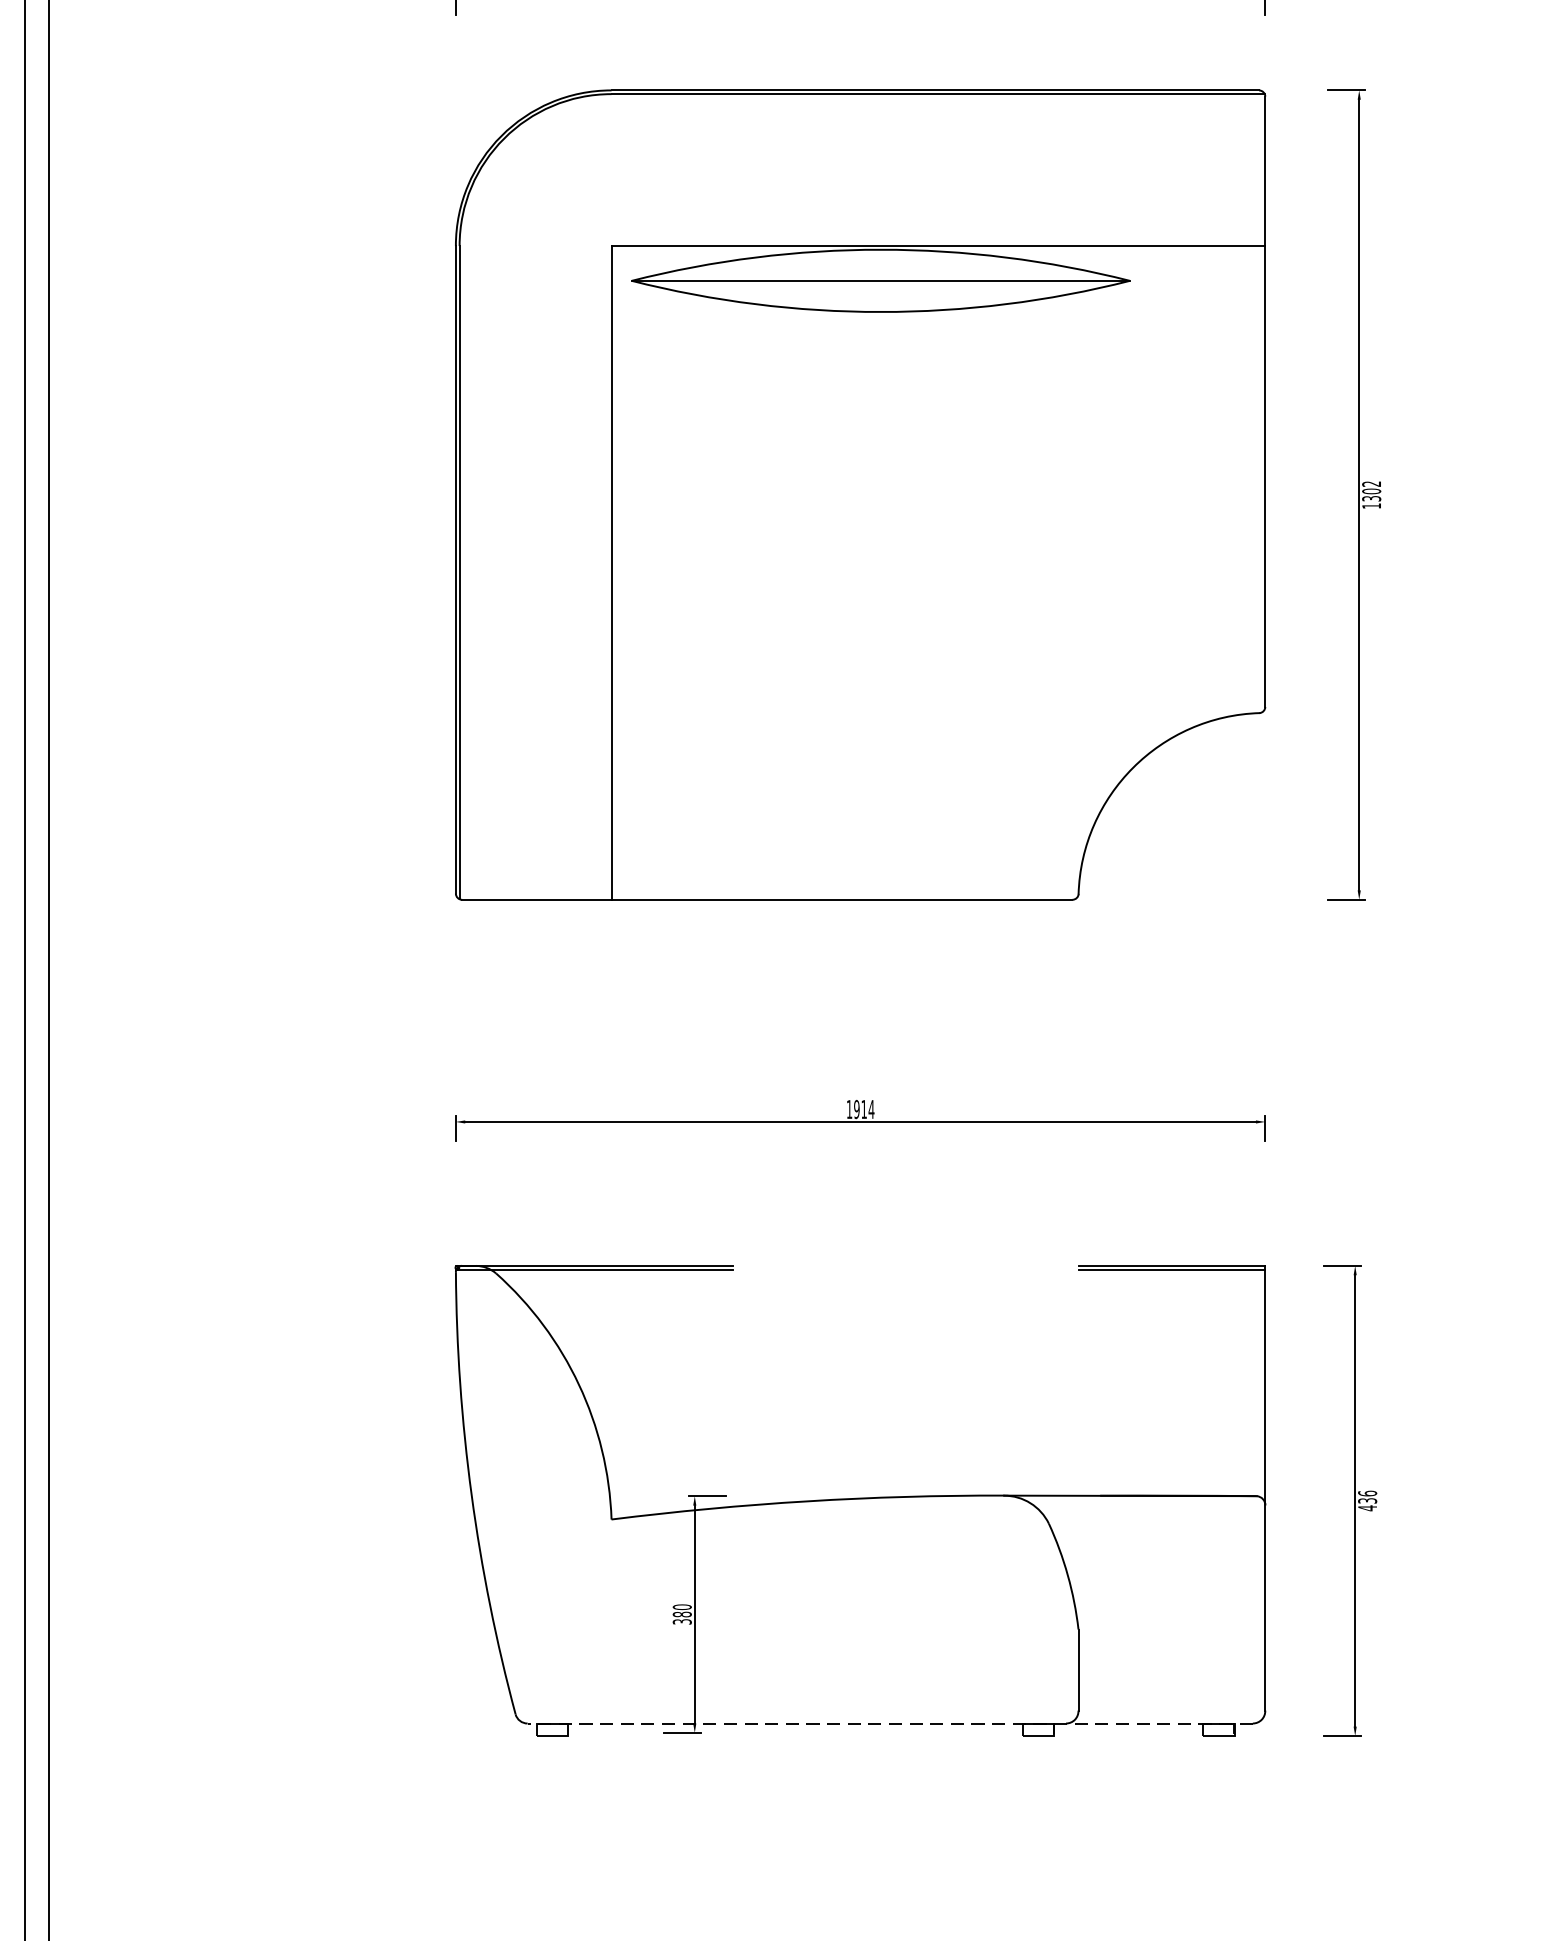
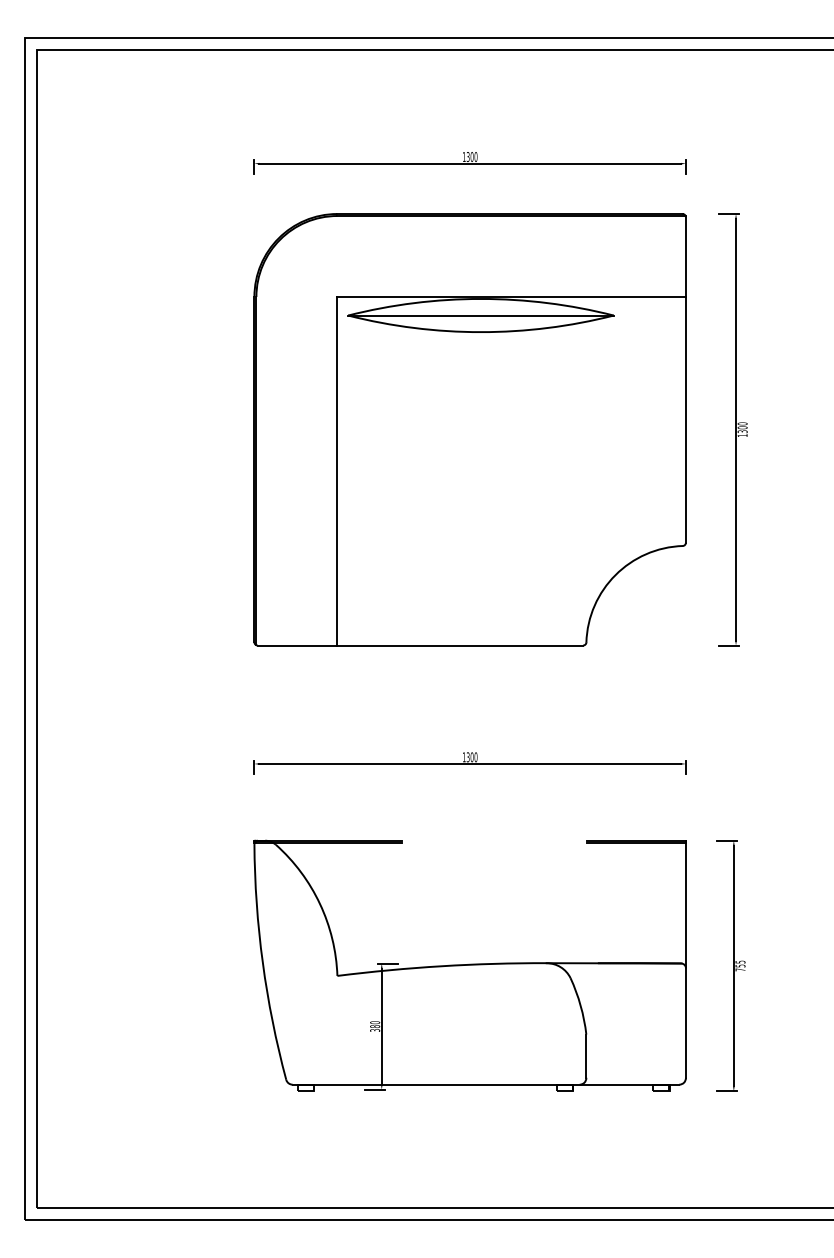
text: (1371, 483) -> (742, 423), 1302 -> 1300
text: (863, 1109) -> (471, 757), 1914 -> 1300
text: (1367, 1499) -> (740, 965), 436 -> 755
line: (889, 1723) -> (485, 1084), dashed -> solid

